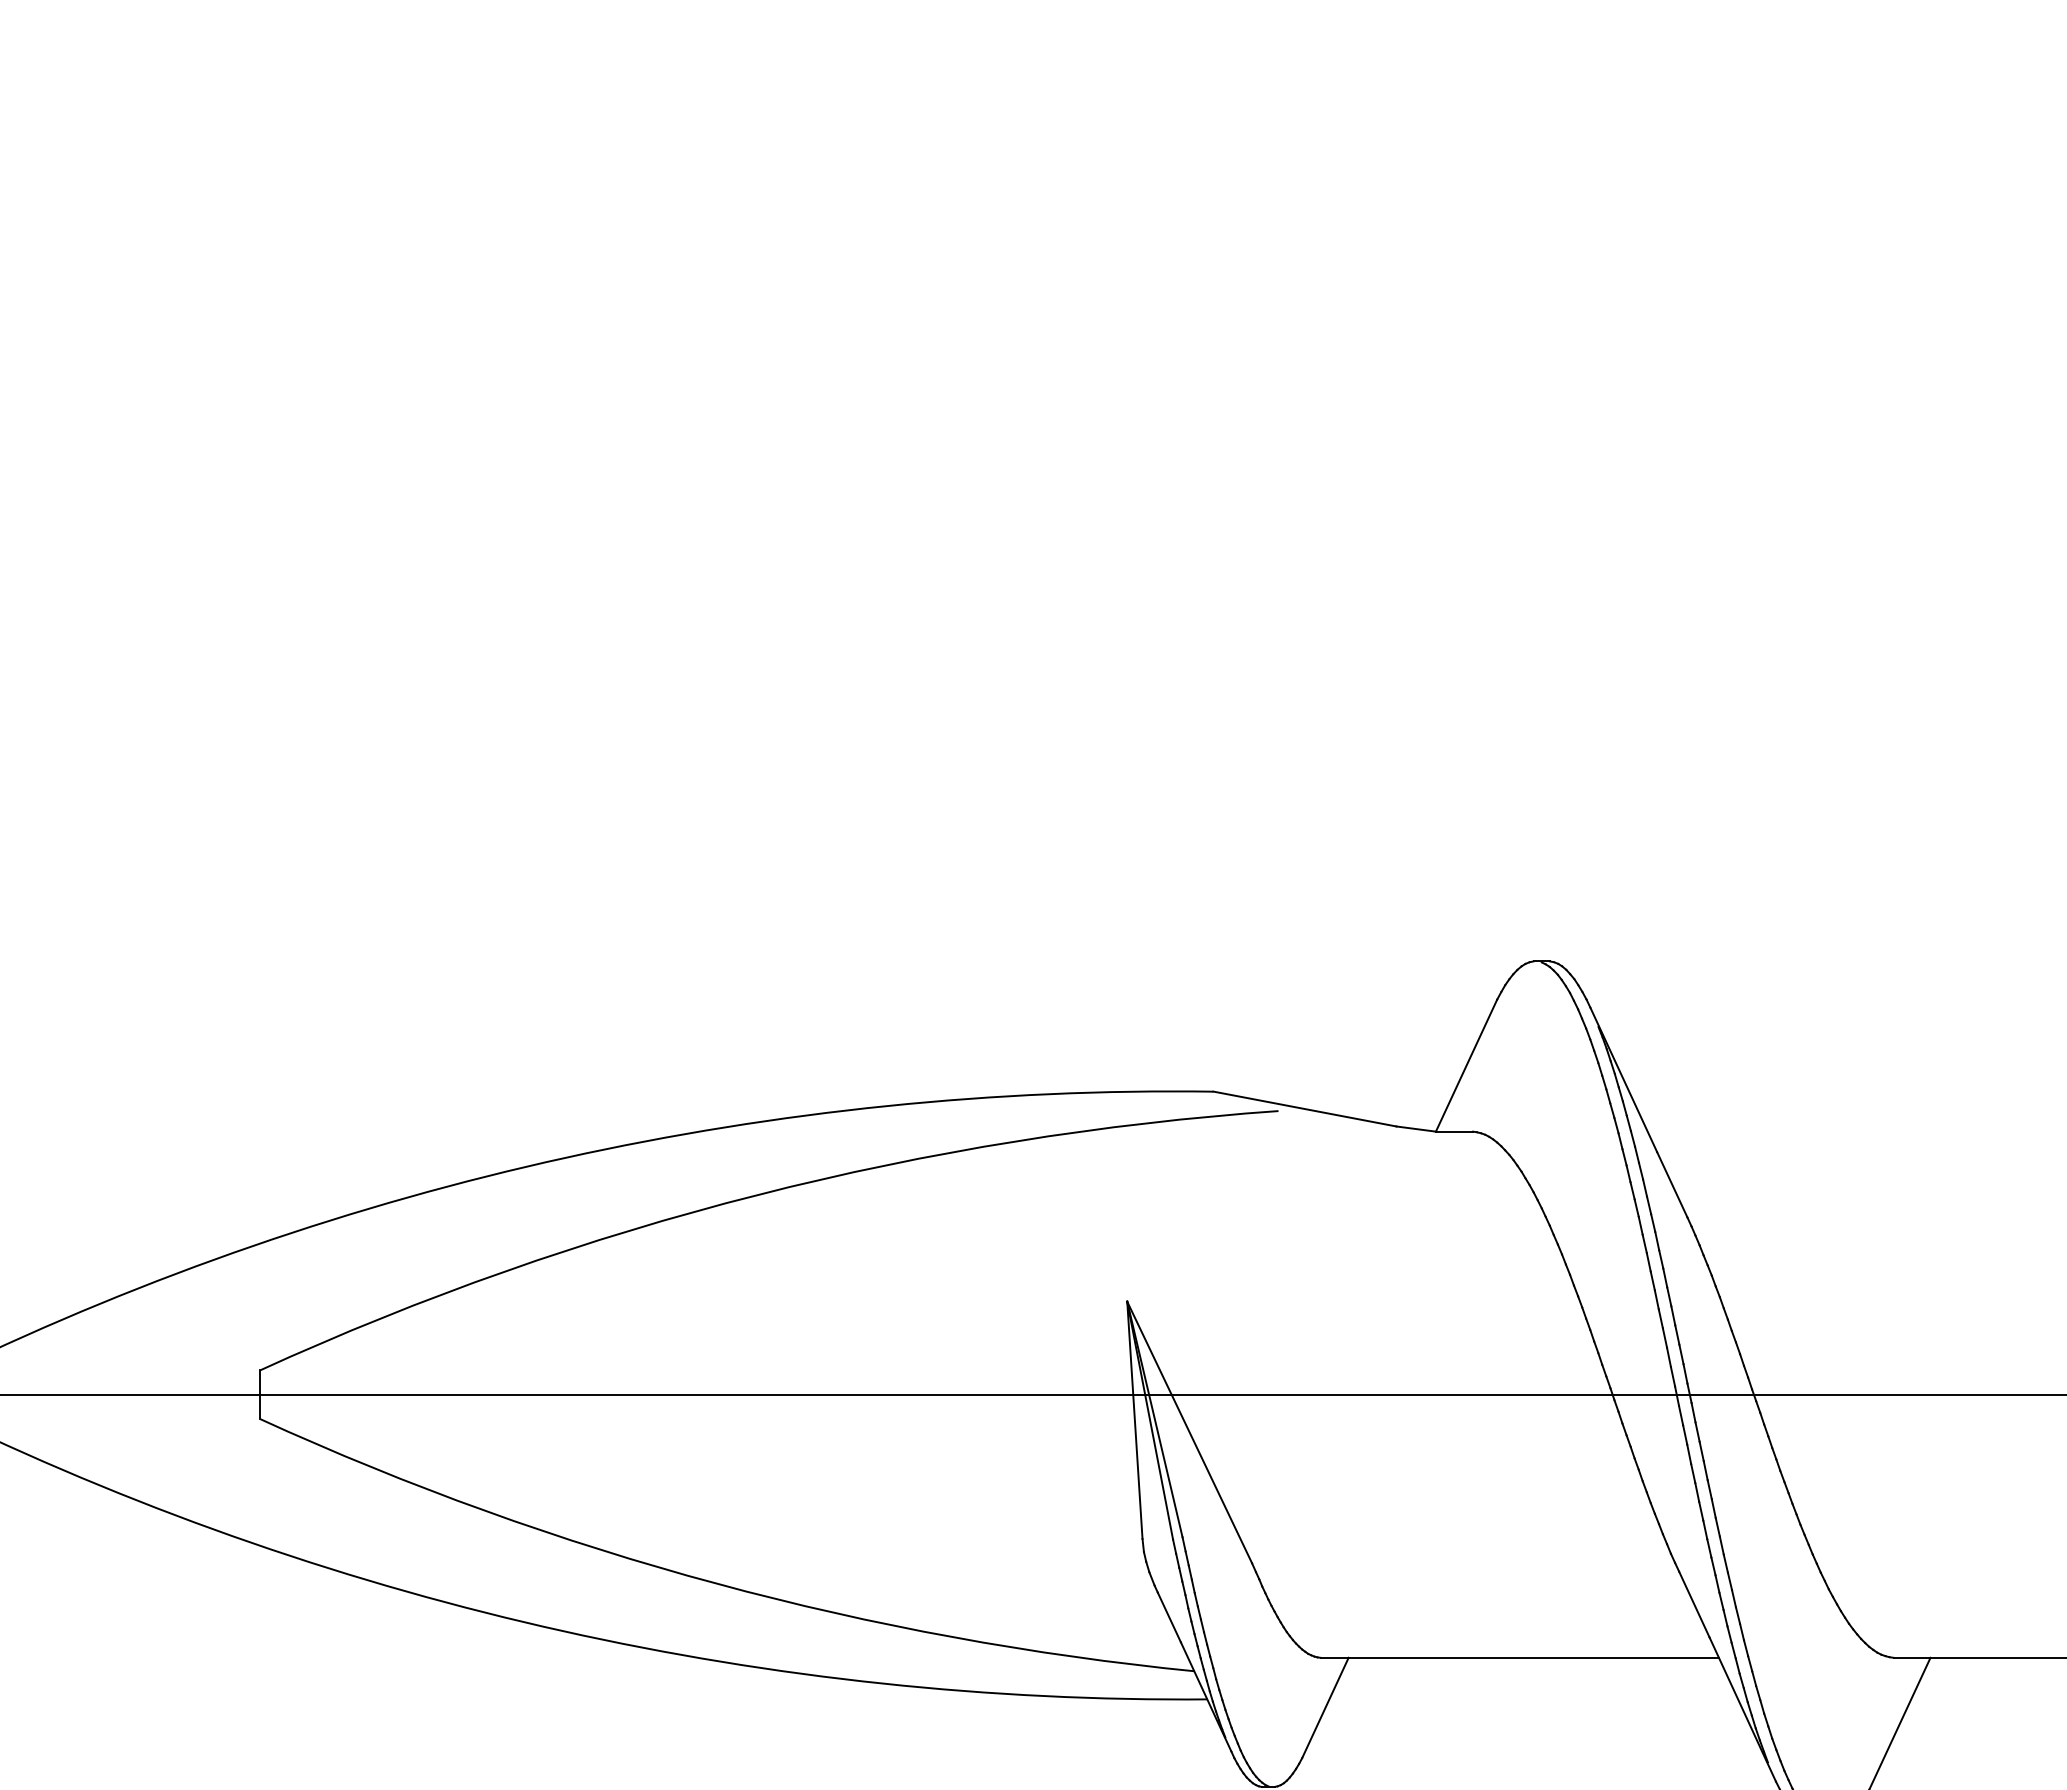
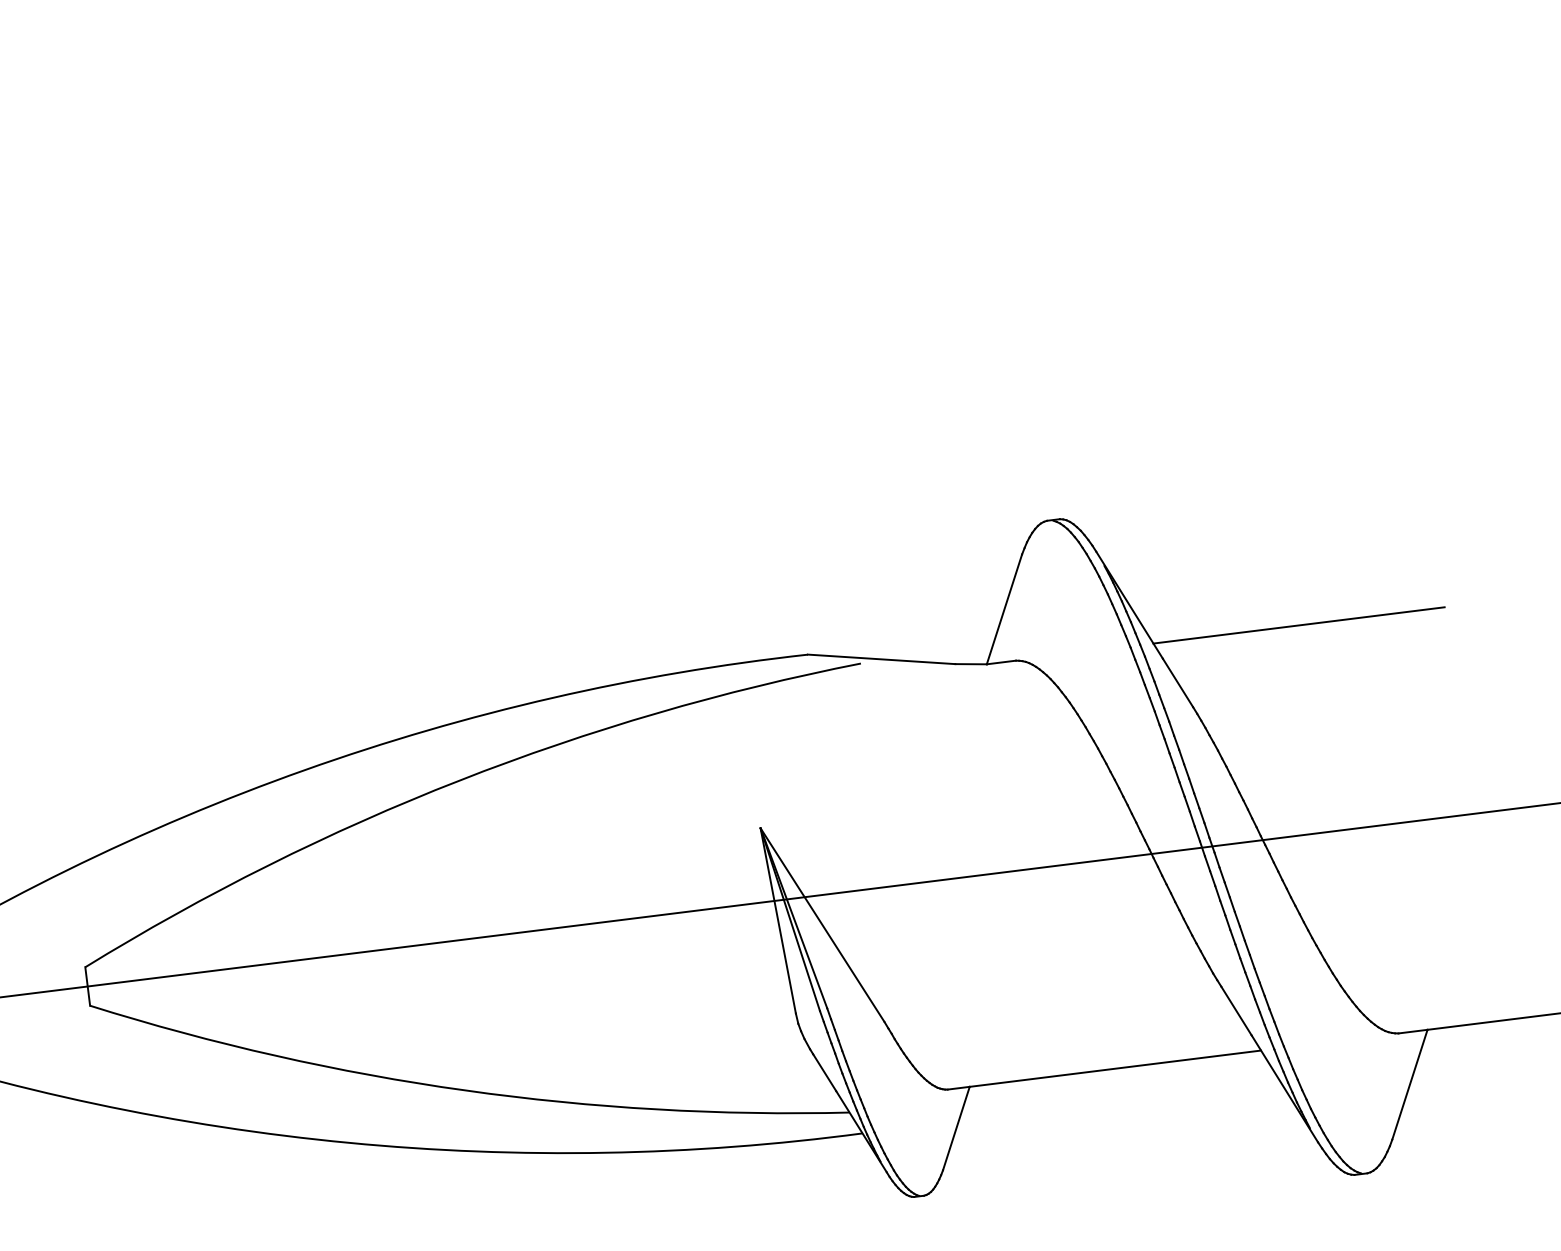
line: (1832, 1131) -> (1298, 625), added

